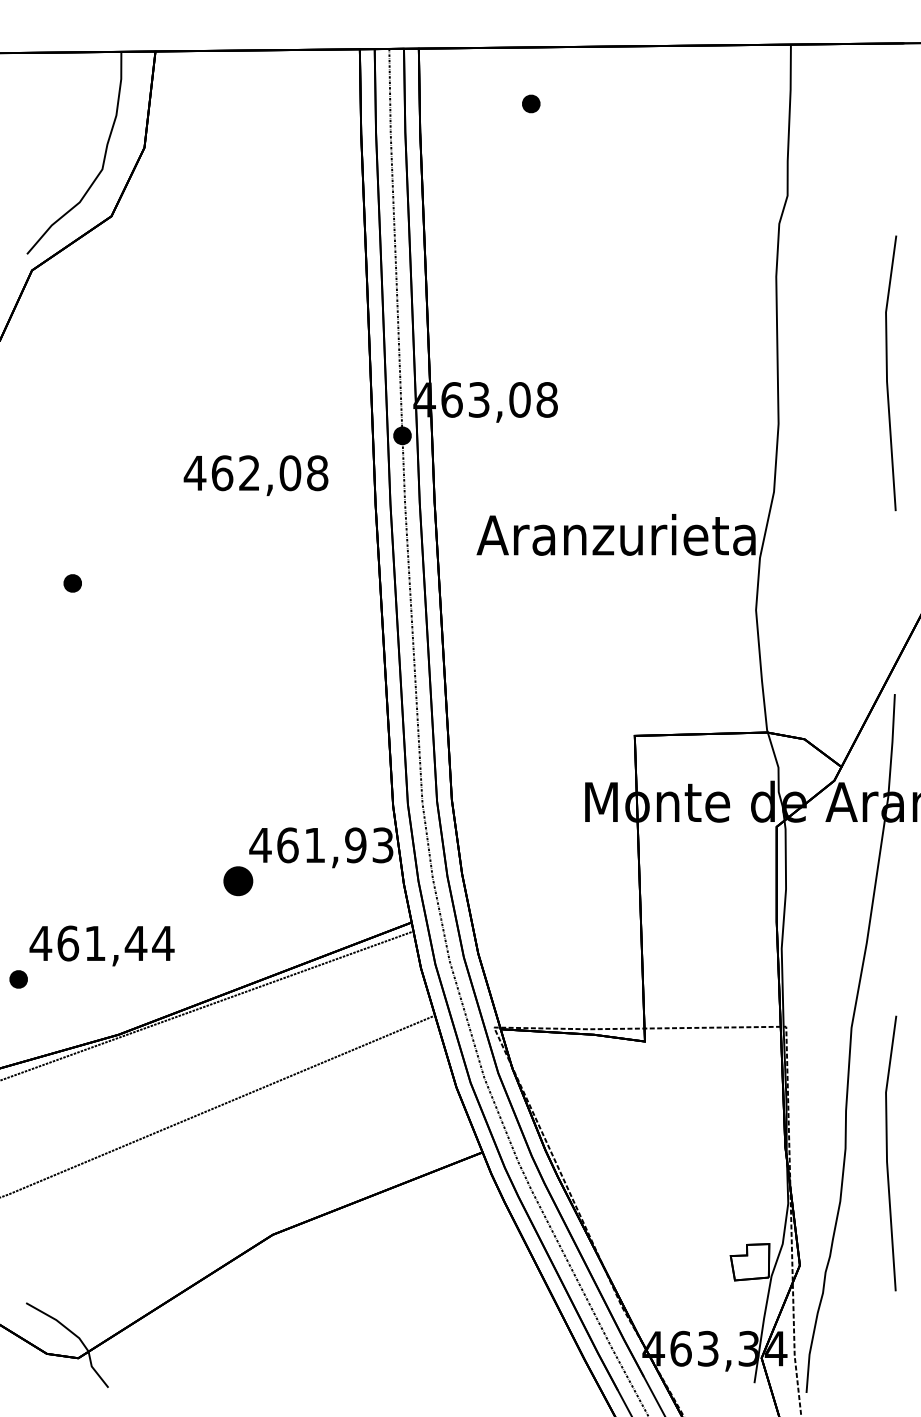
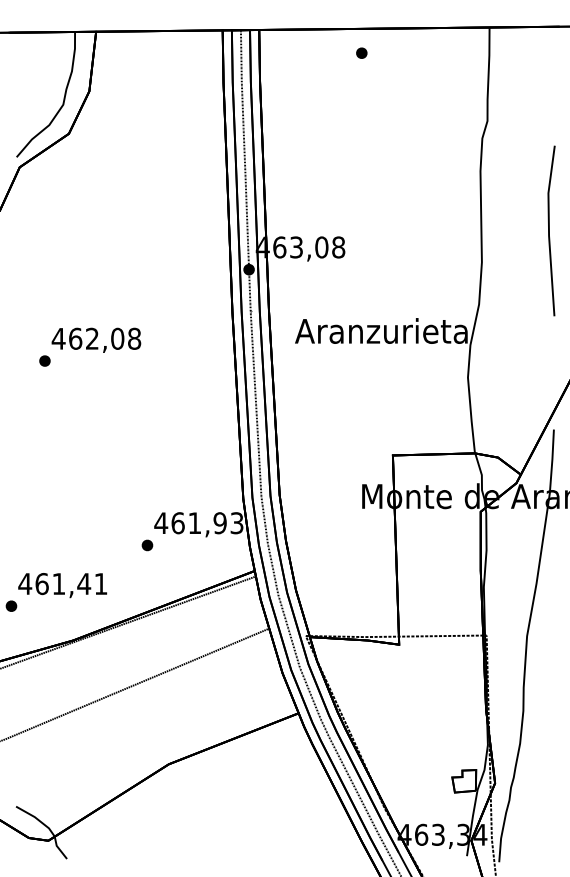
part: (530, 102) -> (361, 52), moved
text: (256, 474) -> (96, 339), moved
part: (238, 881) -> (147, 545), size x0.62
text: (162, 942) -> (100, 583), 461,44 -> 461,41
line: (887, 1152) -> (549, 713), removed

